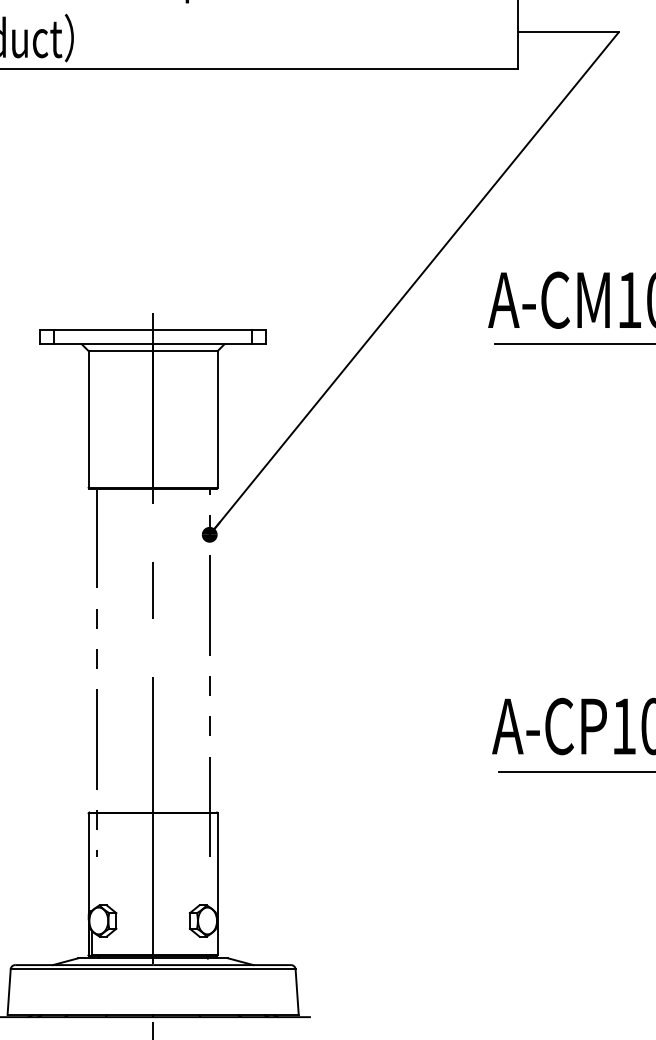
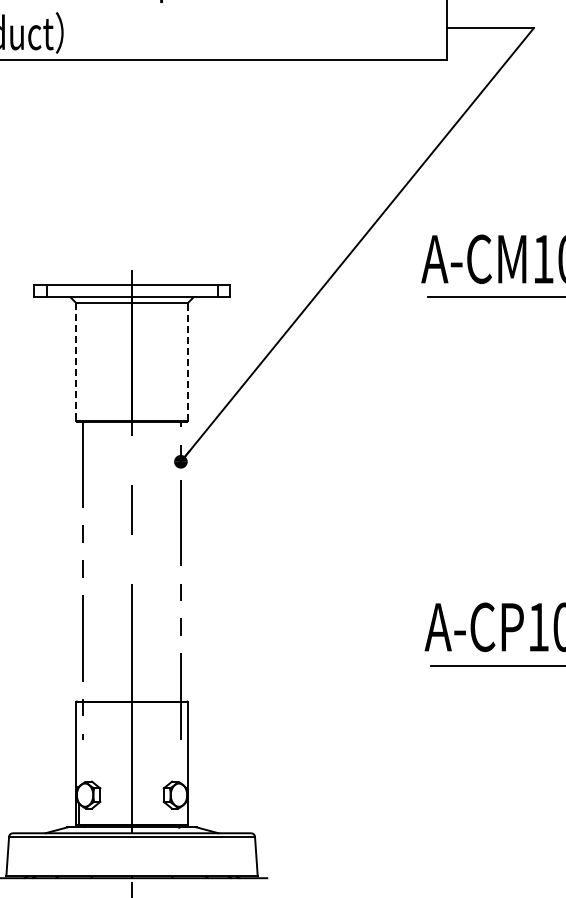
line: (217, 418) -> (187, 361), solid -> dashed
line: (88, 419) -> (76, 362), solid -> dashed

